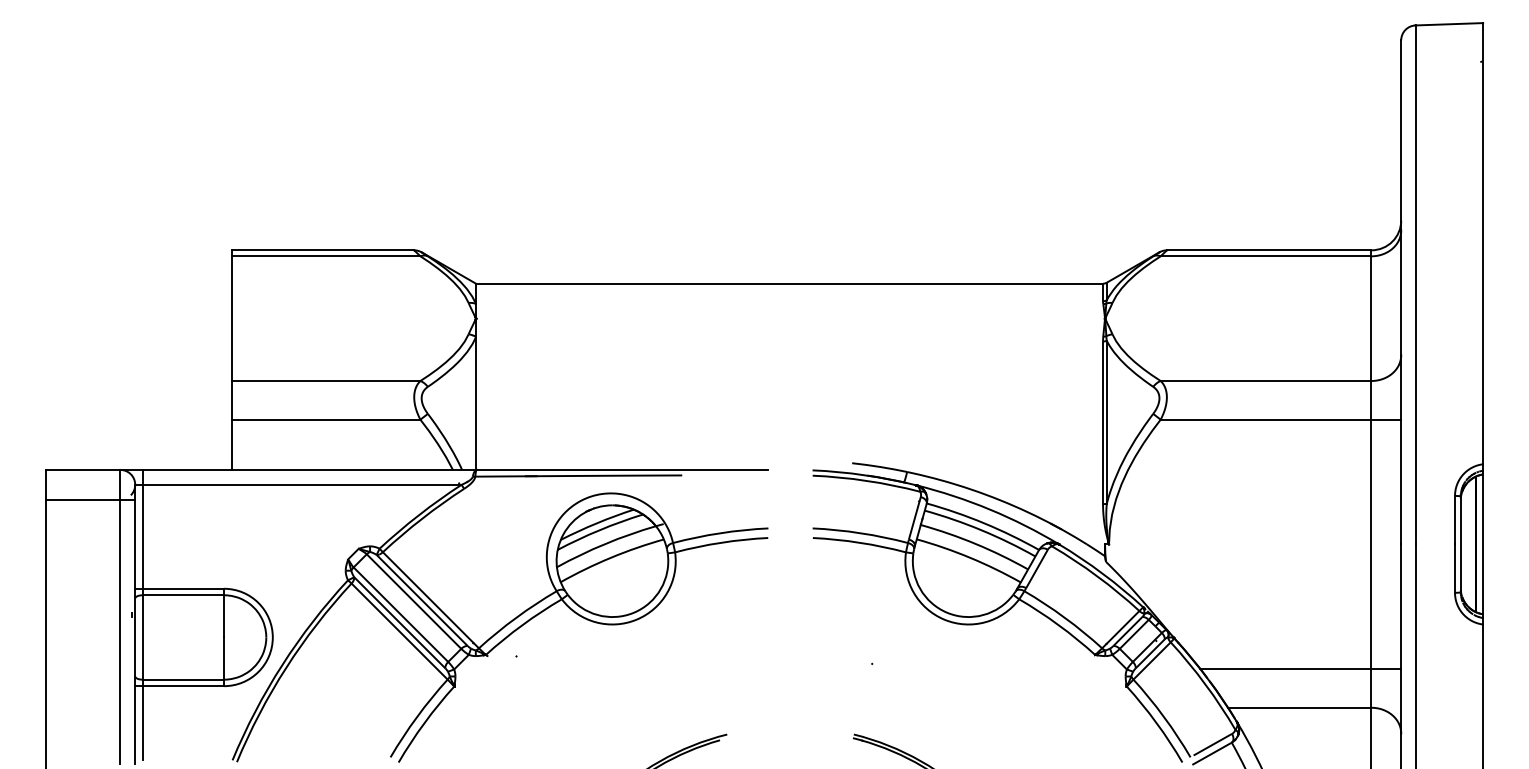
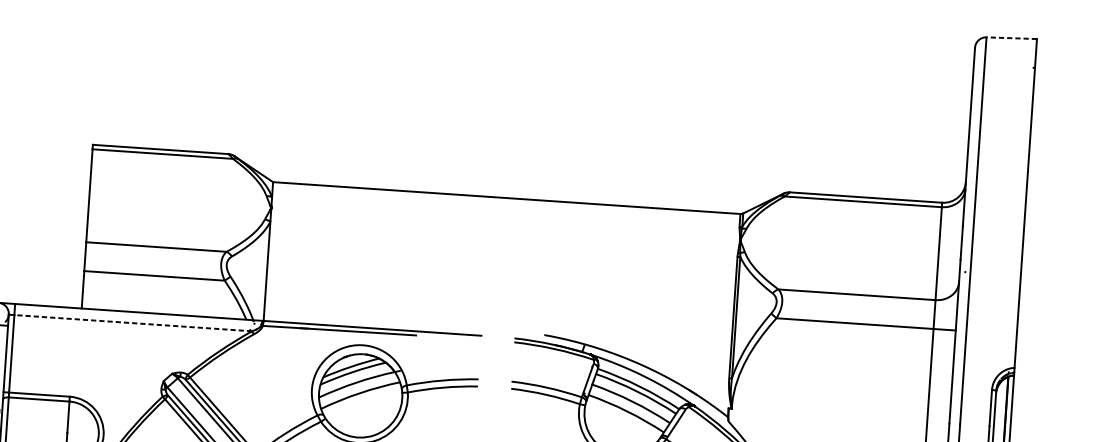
line: (1449, 24) -> (1011, 38), solid -> dashed
line: (301, 484) -> (132, 322), solid -> dashed

